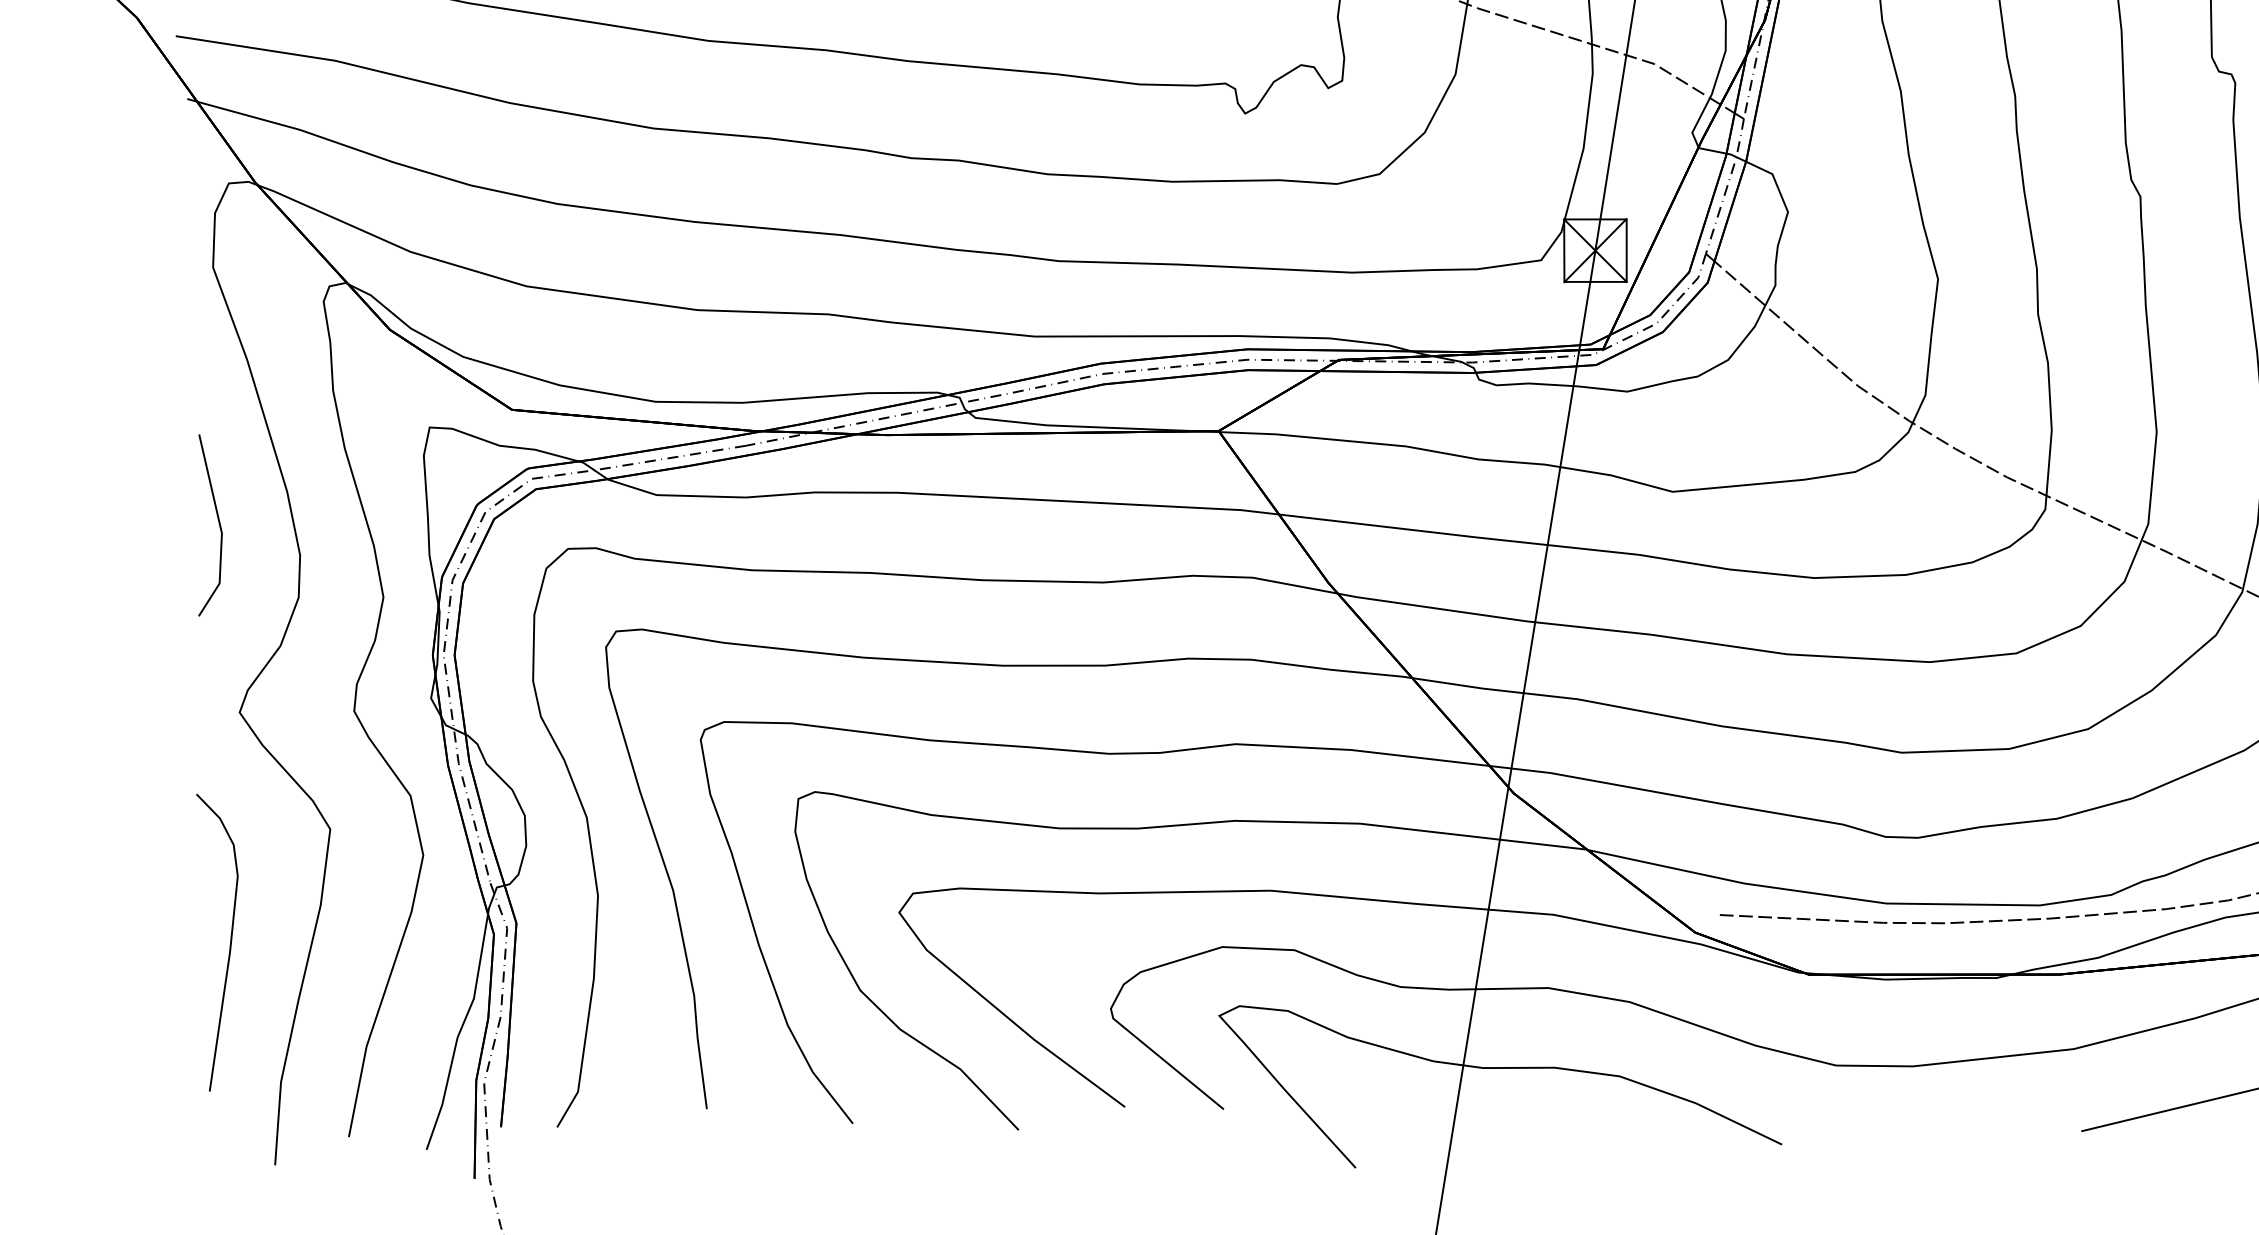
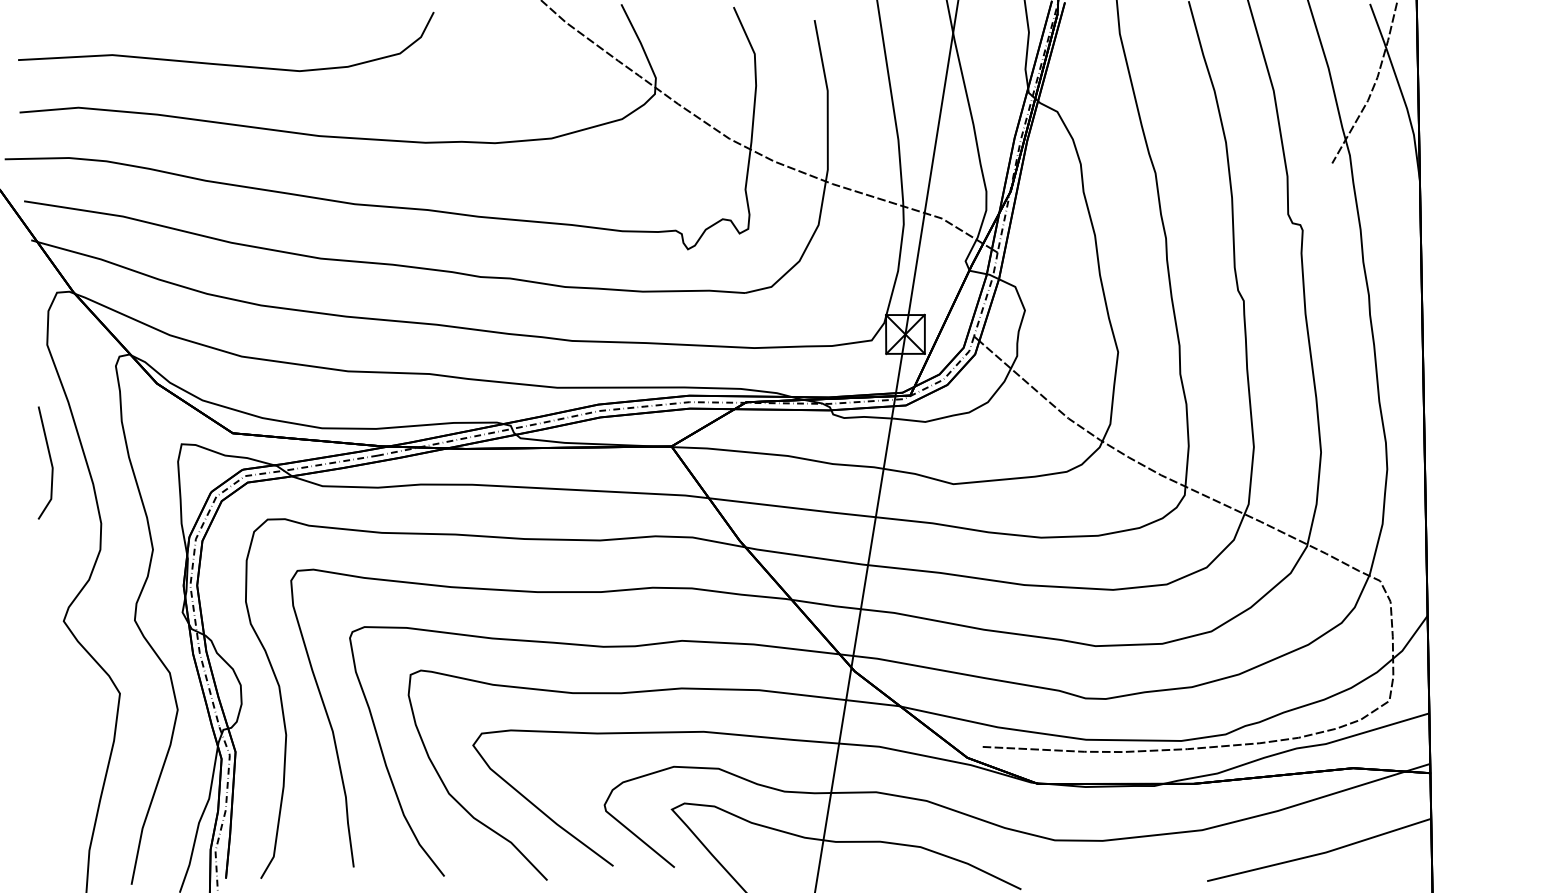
line: (216, 519) -> (49, 459), moved
curve: (229, 941) -> (57, 763), removed

